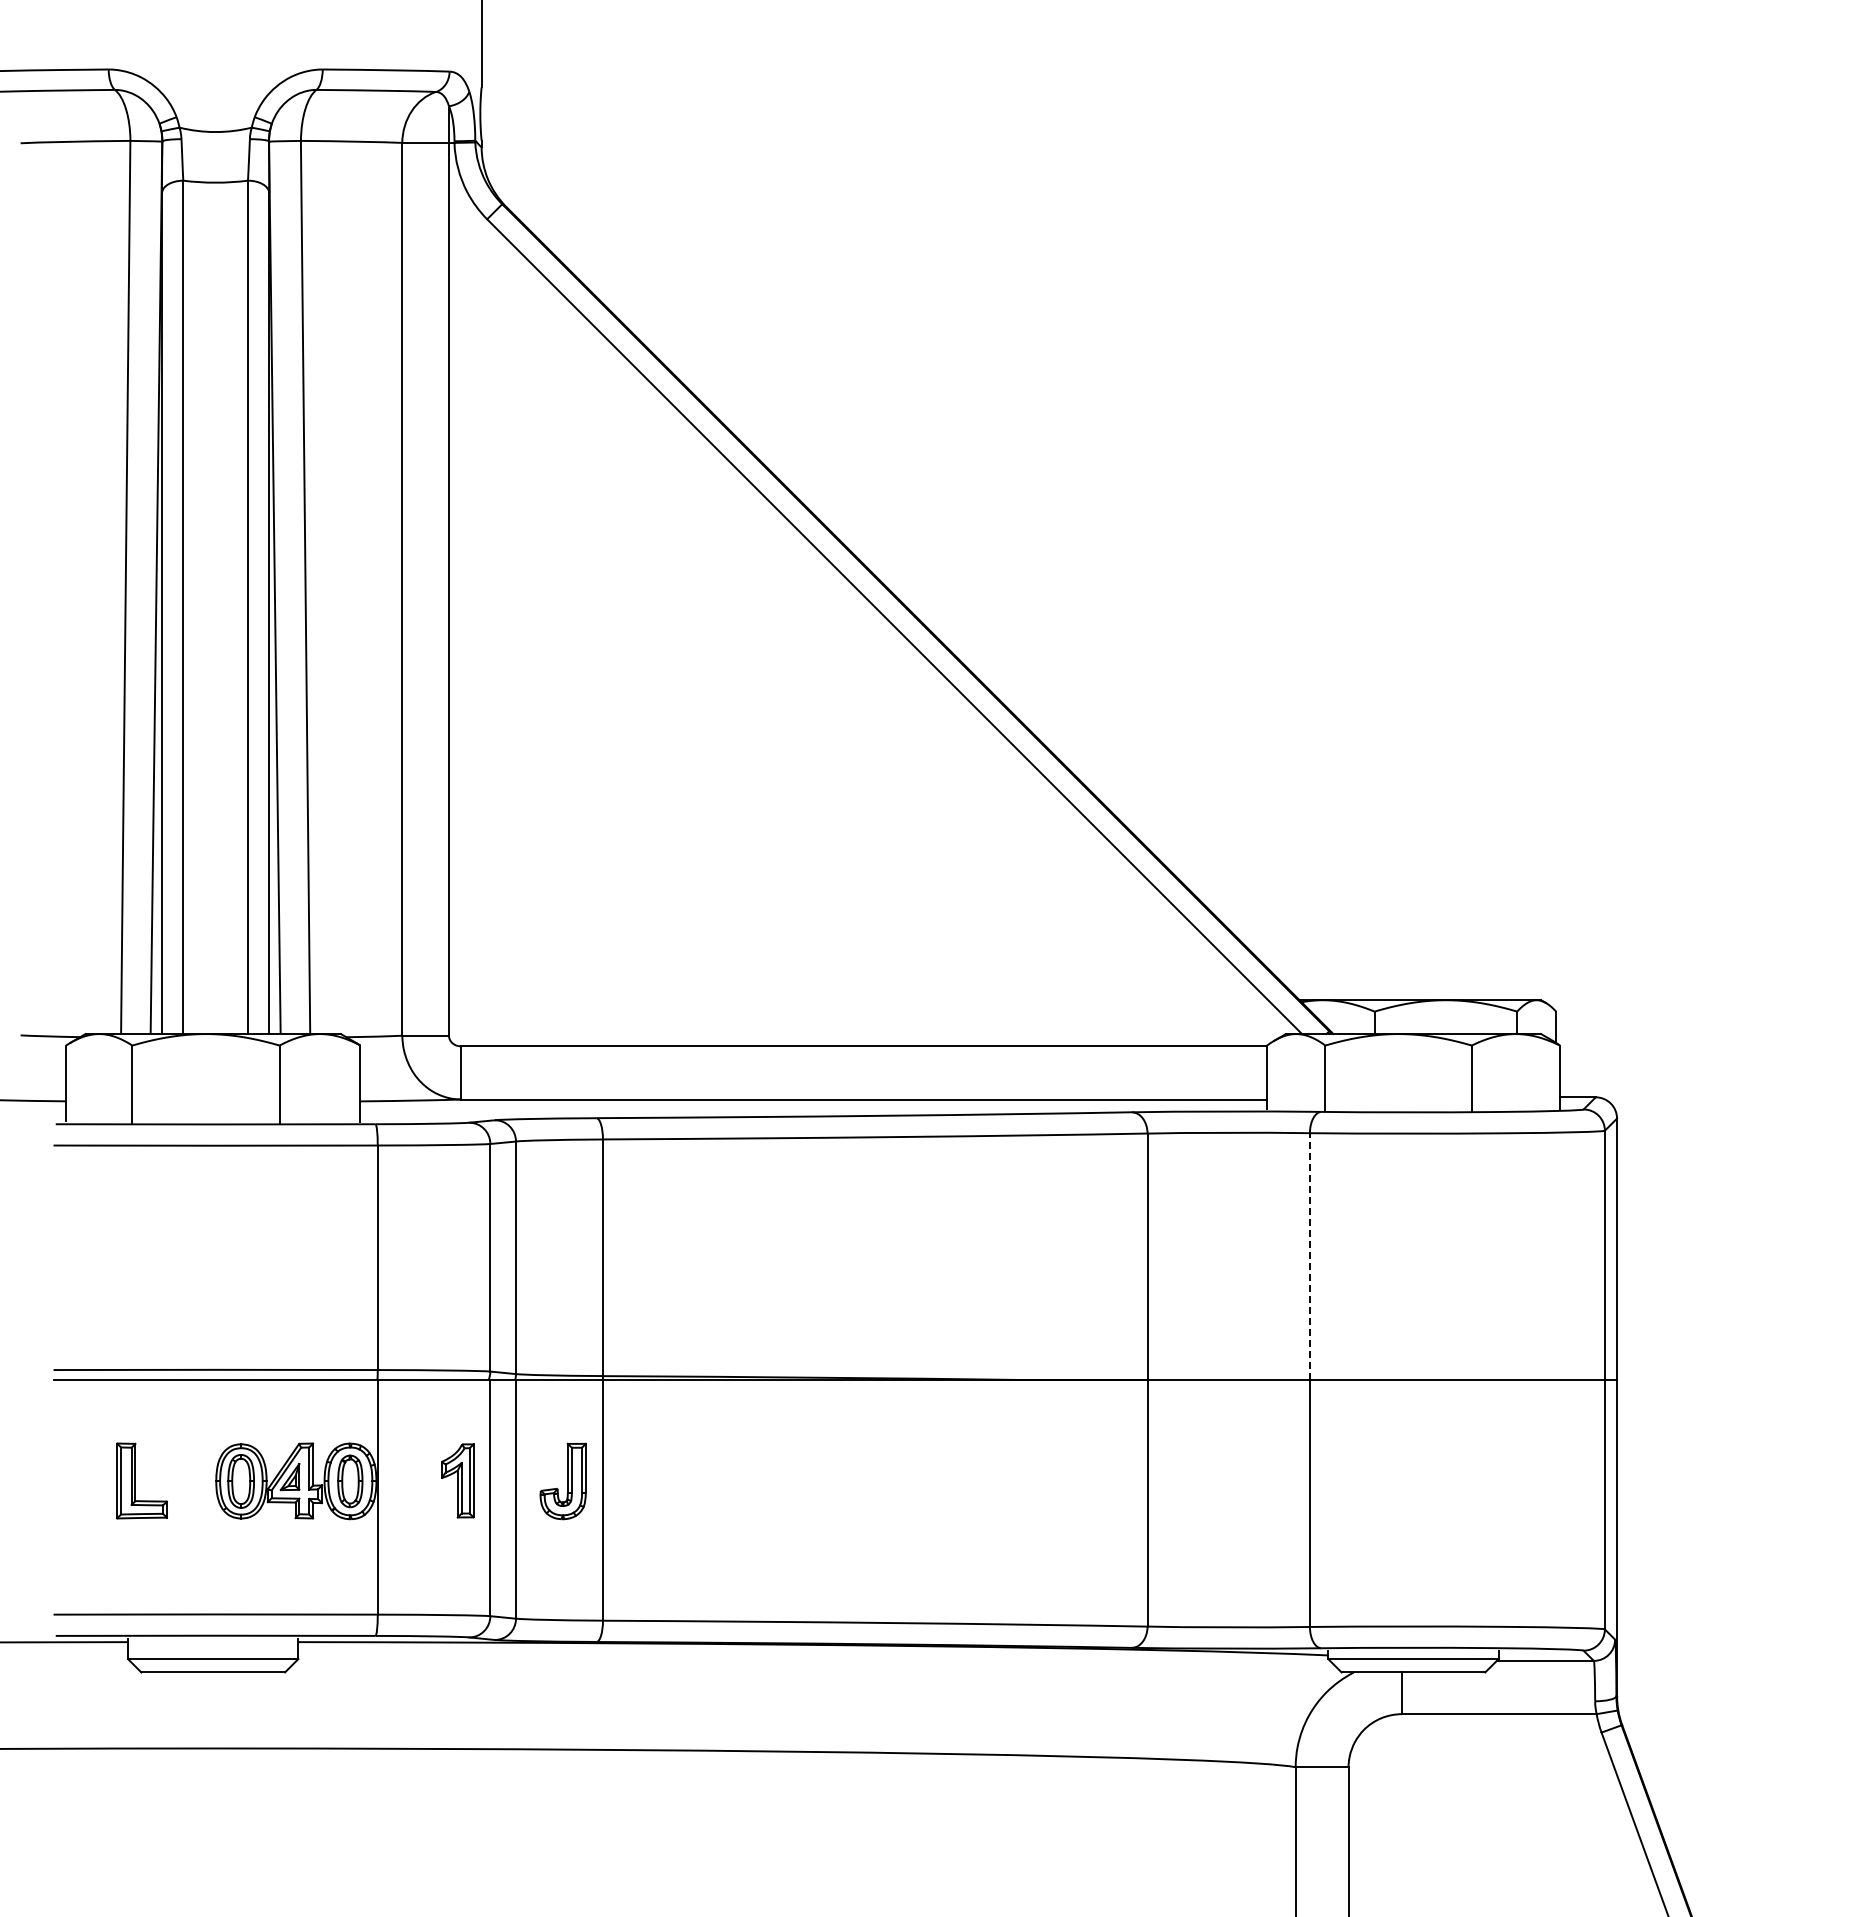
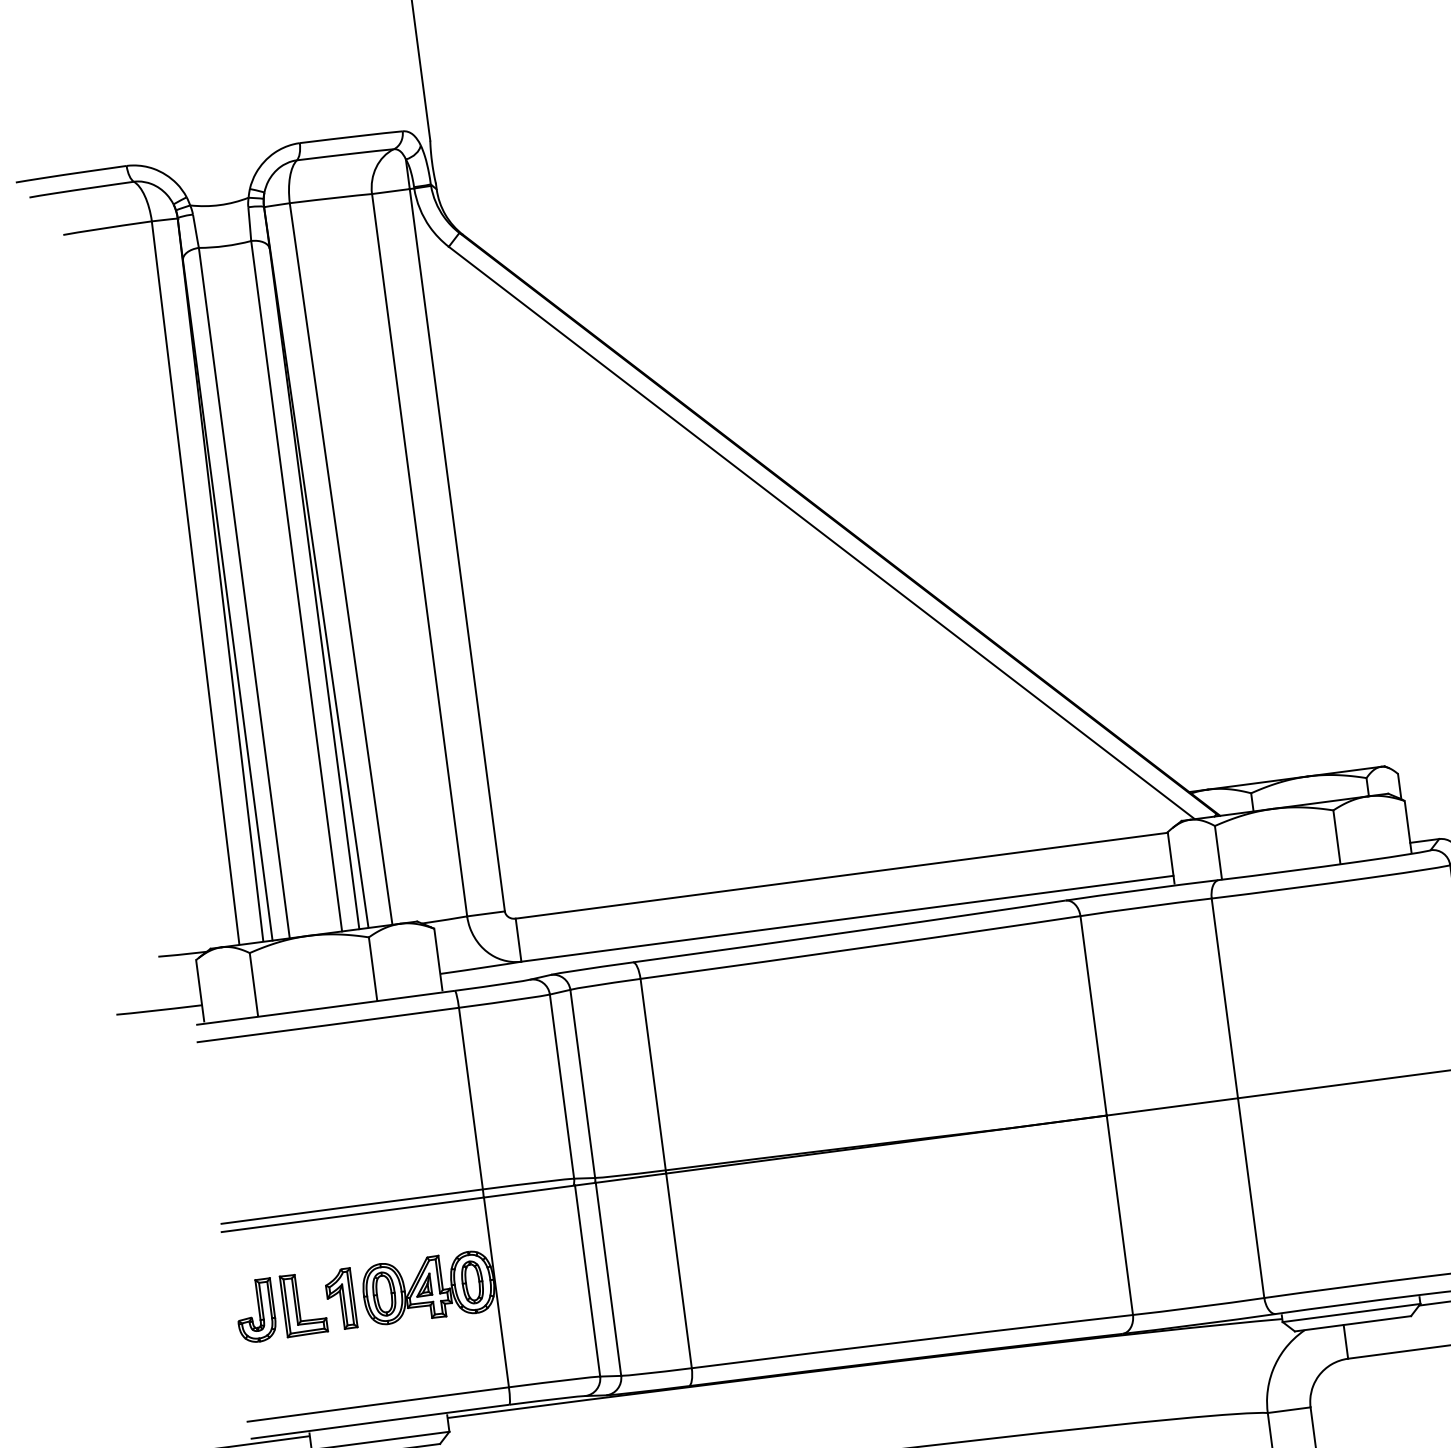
line: (1309, 1256) -> (1224, 998), dashed -> solid
part: (457, 1480) -> (340, 1299), moved
part: (562, 1481) -> (255, 1311), moved

